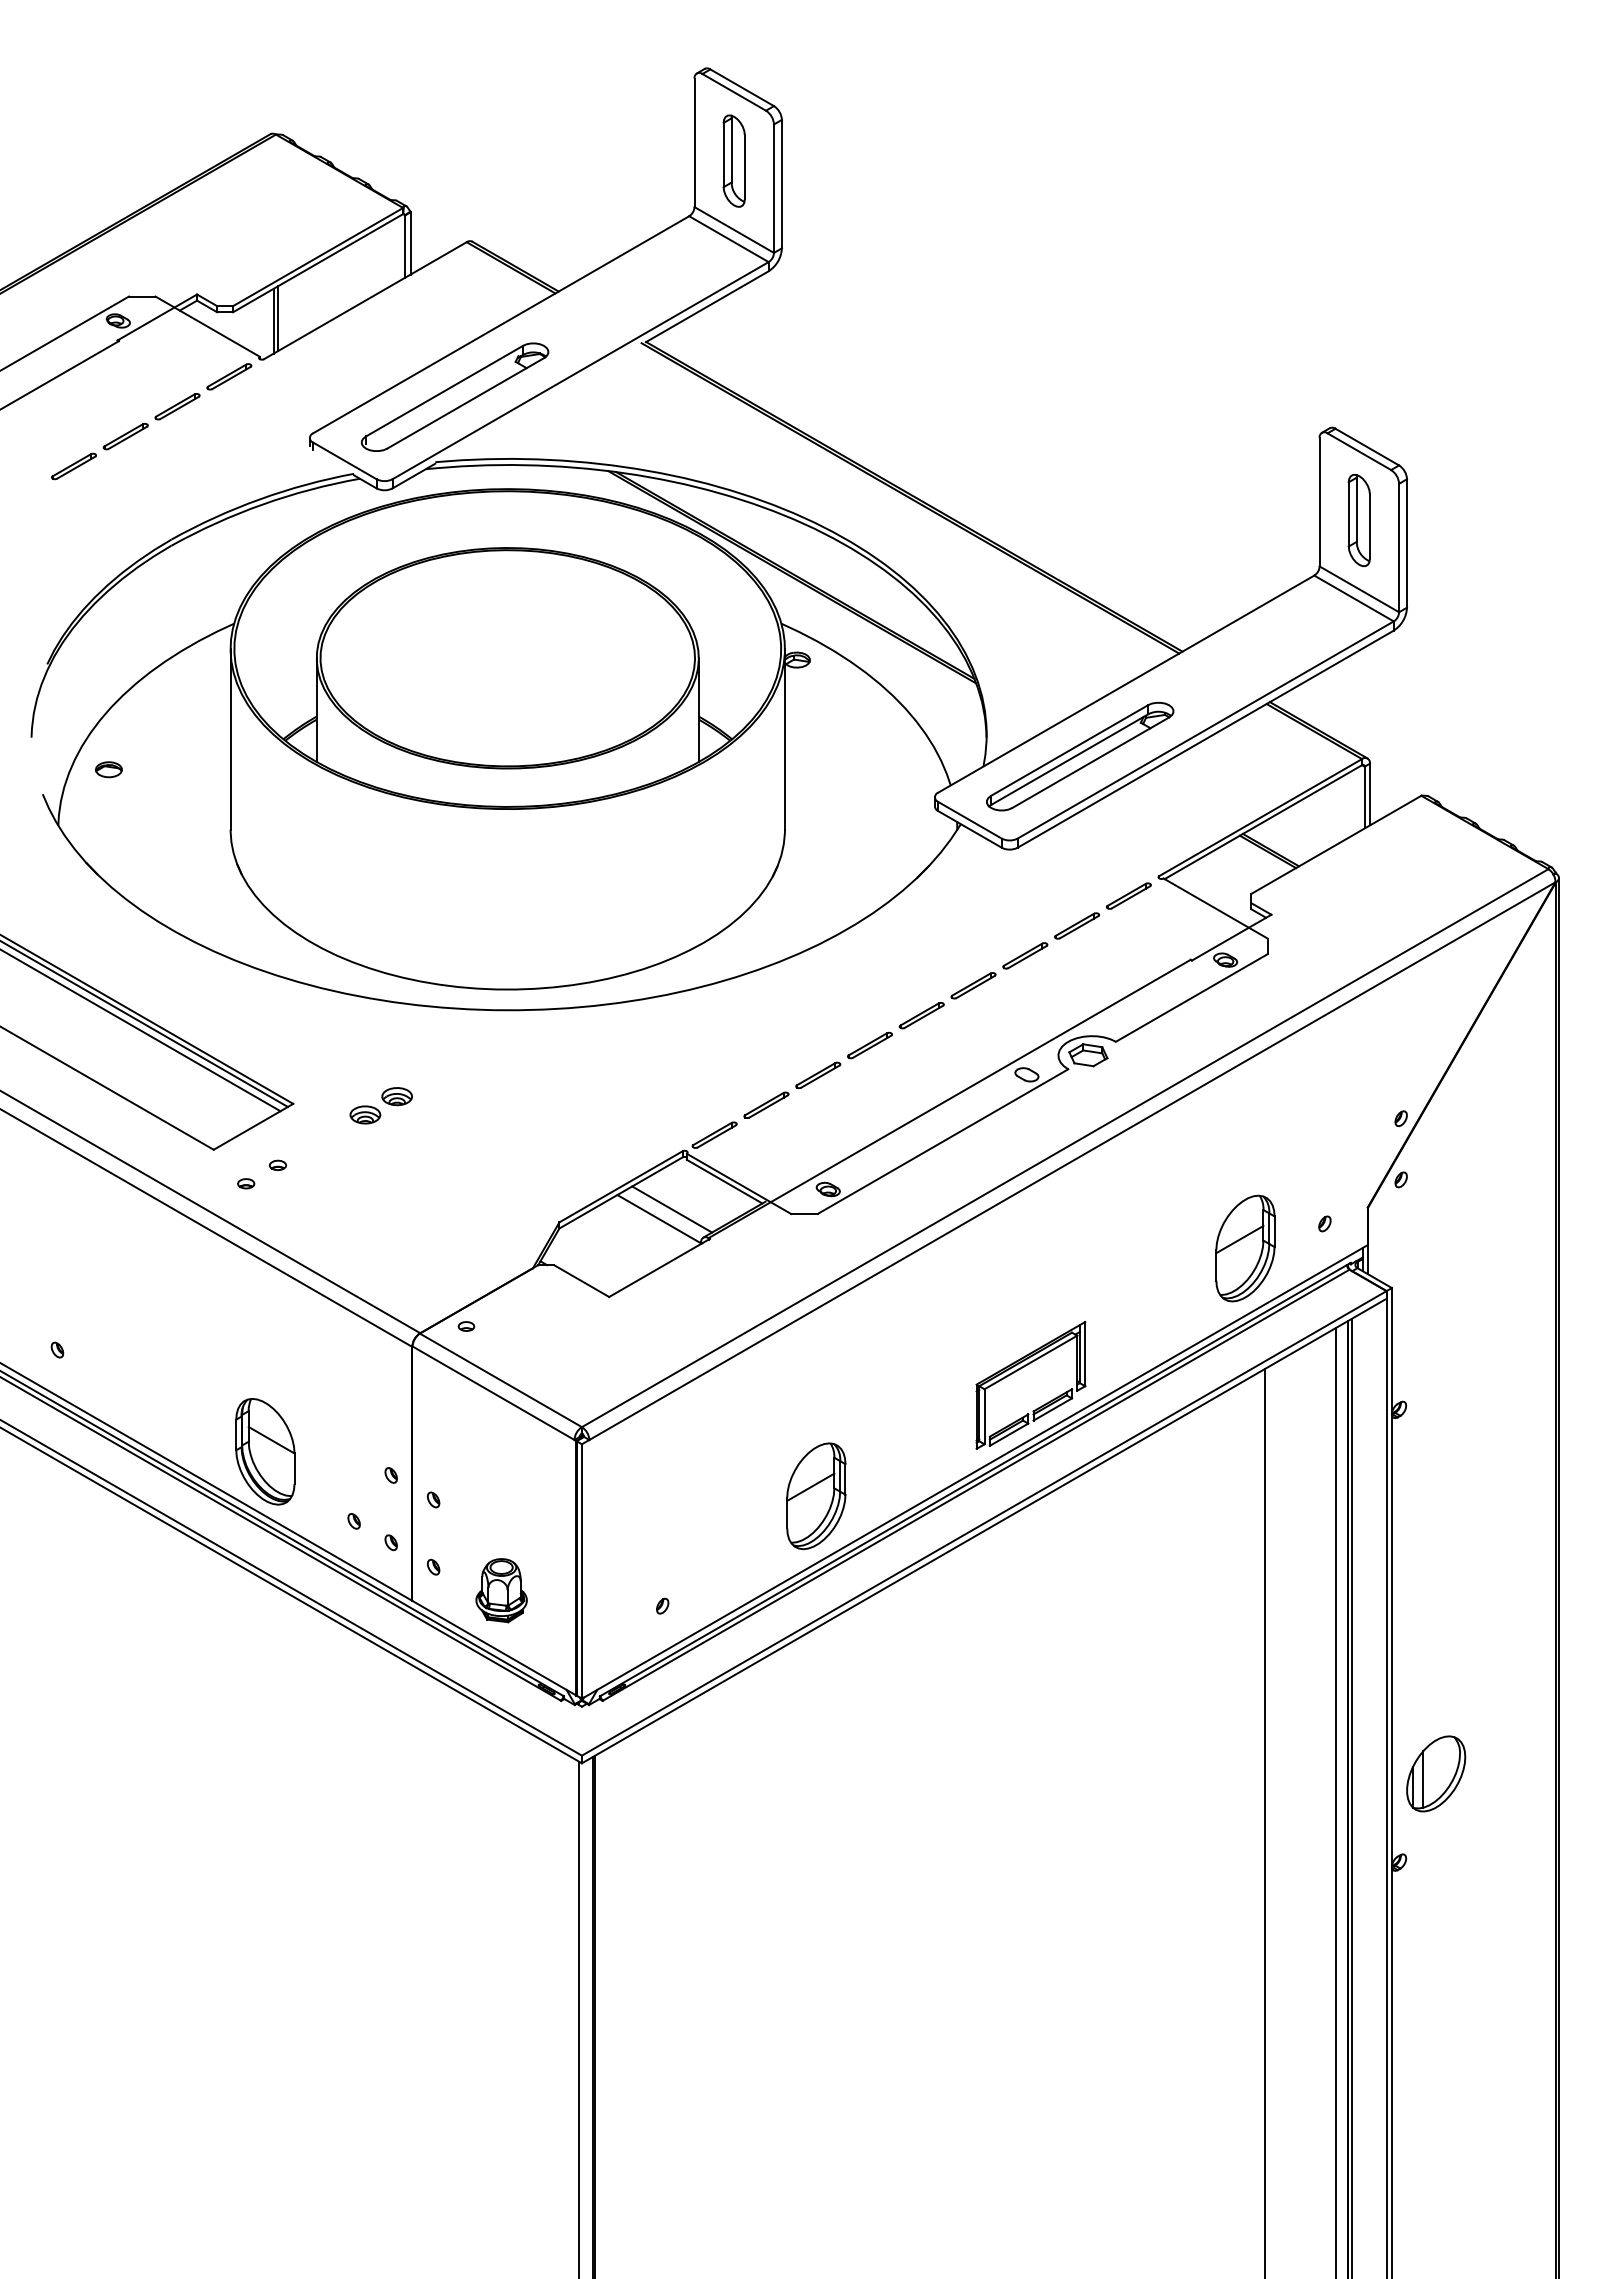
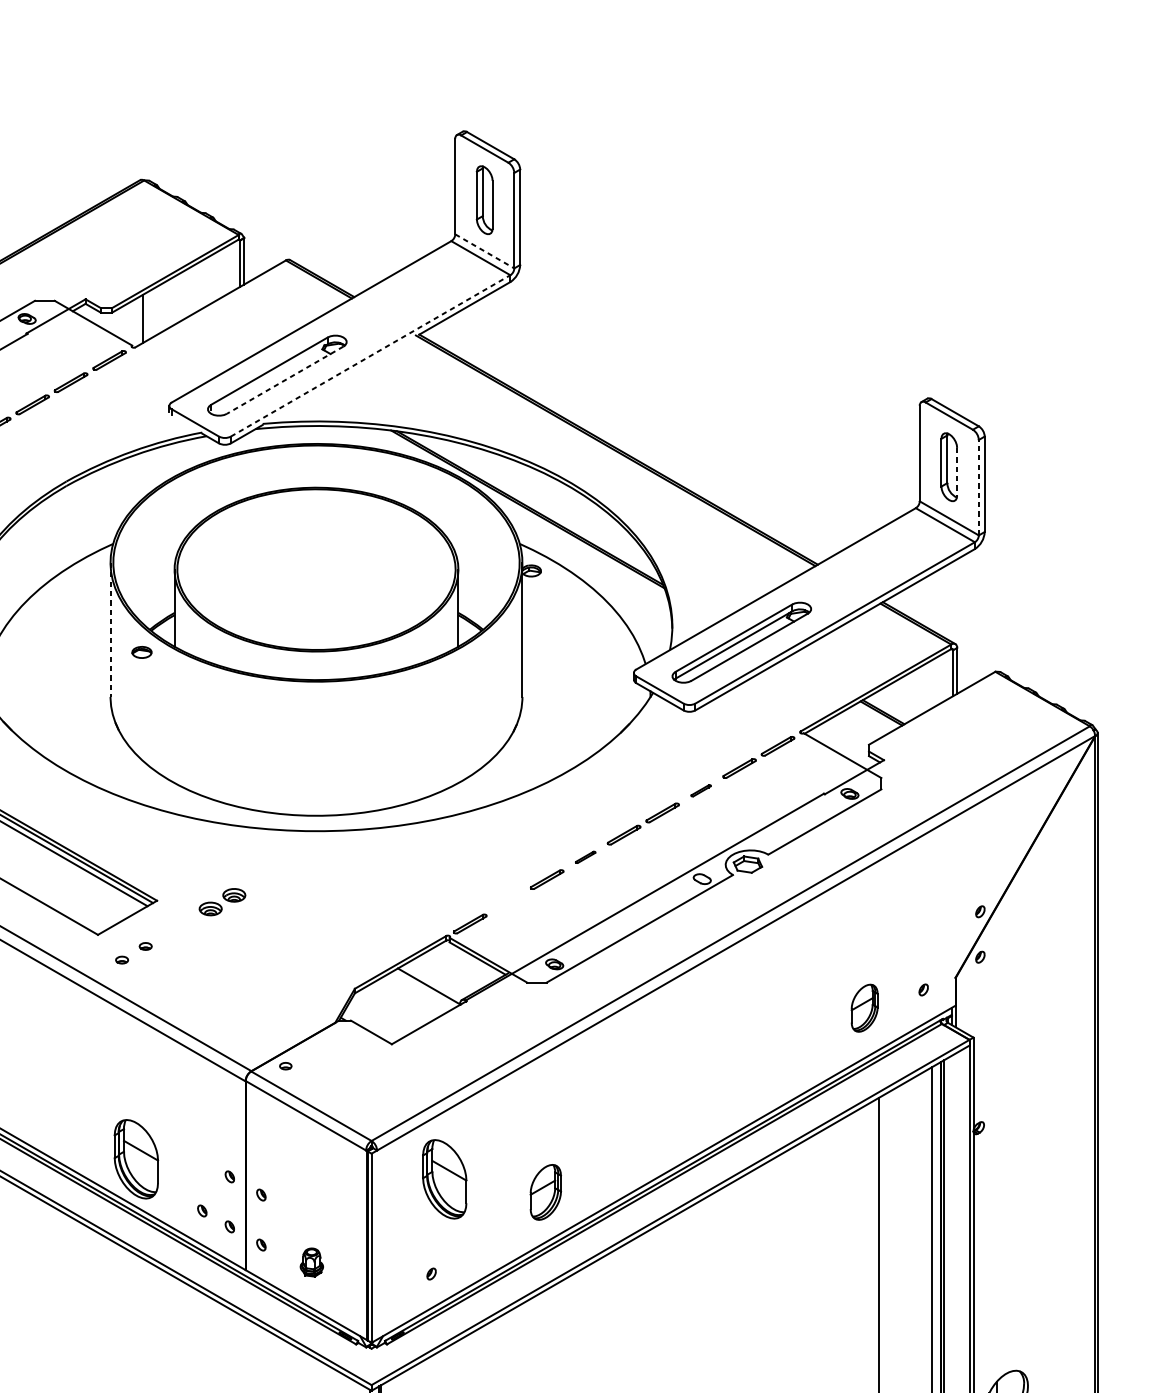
line: (734, 230) -> (484, 251), solid -> dashed
line: (278, 318) -> (146, 317), removed
line: (581, 370) -> (371, 355), solid -> dashed
line: (465, 403) -> (285, 380), solid -> dashed
line: (1369, 527) -> (956, 472), solid -> dashed
line: (1399, 547) -> (979, 487), solid -> dashed
line: (230, 739) -> (110, 629), solid -> dashed
part: (108, 769) -> (141, 652), moved
part: (1025, 955) -> (701, 790), size x0.6
part: (869, 1045) -> (585, 857), size x0.6
part: (766, 1104) -> (508, 901), removed
line: (672, 1209) -> (438, 979), removed
part: (1245, 1248) -> (864, 1008), size x0.6
part: (1019, 1370) -> (696, 1098), removed
part: (680, 1478) -> (444, 1179), added
part: (816, 1496) -> (545, 1192), size x0.7
part: (501, 1590) -> (311, 1262), size x0.6

